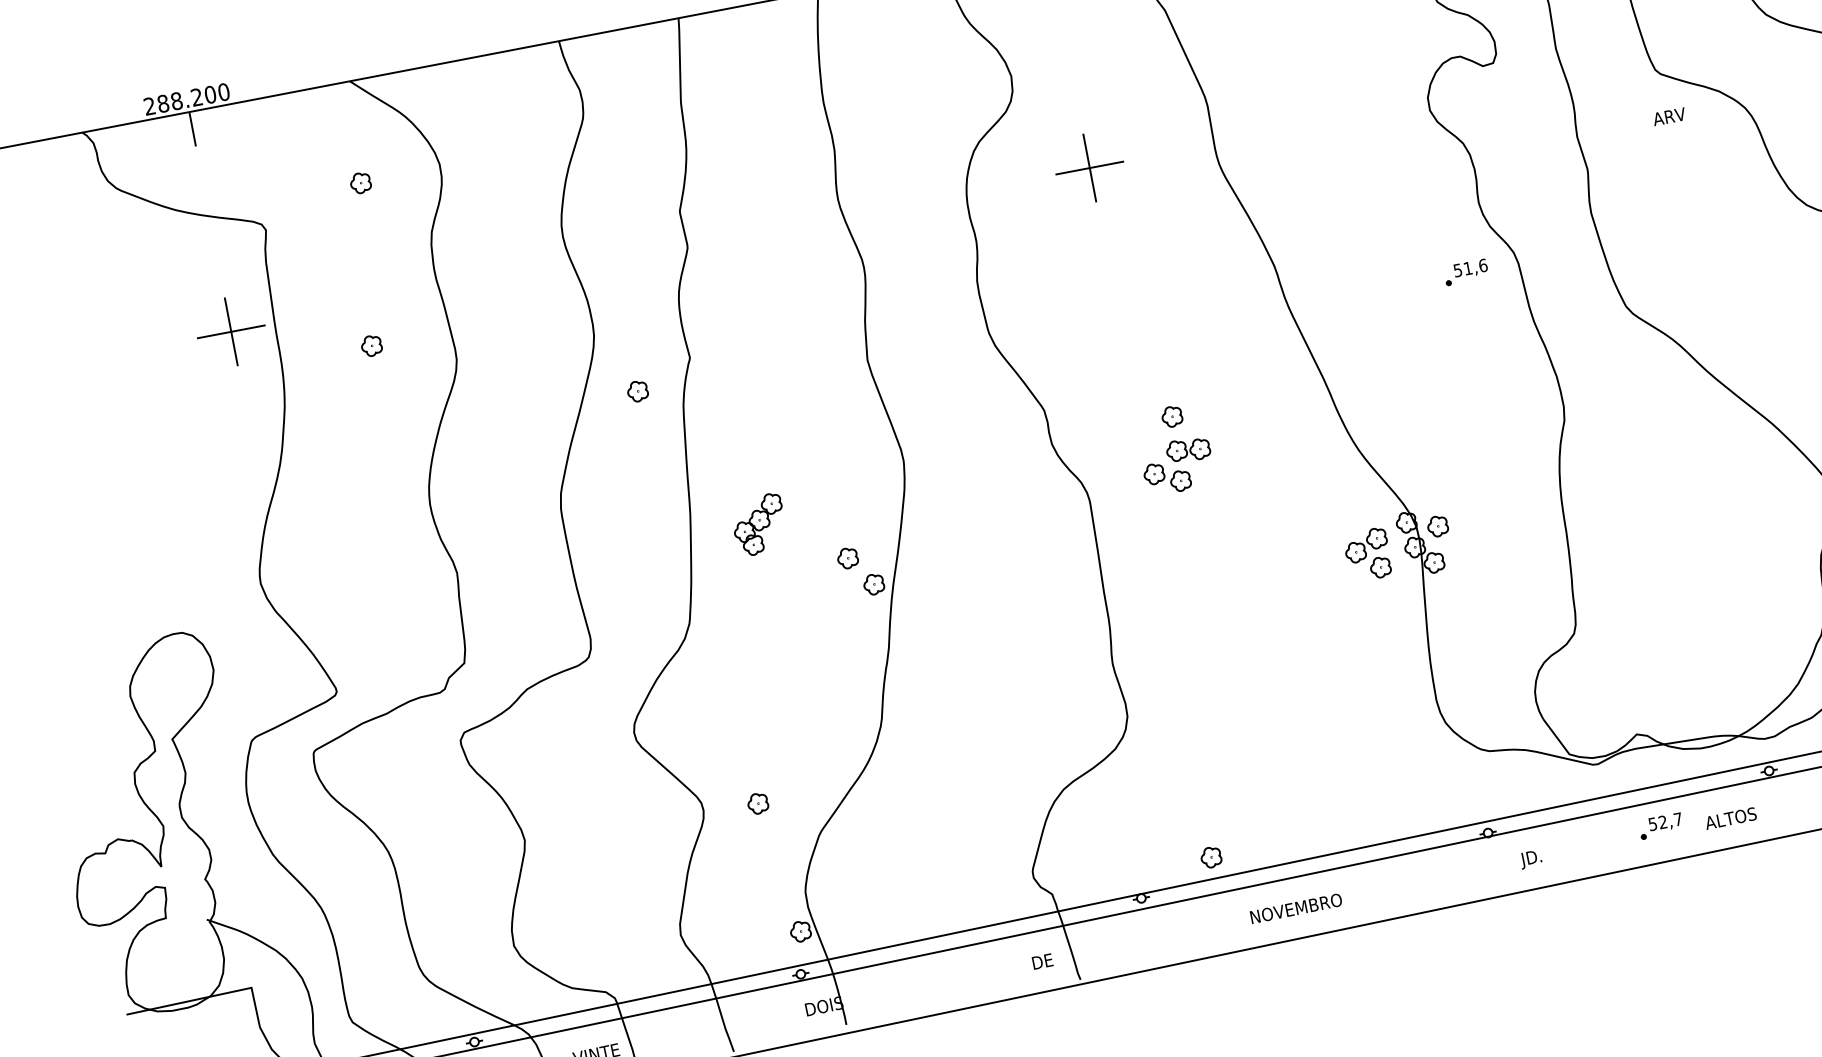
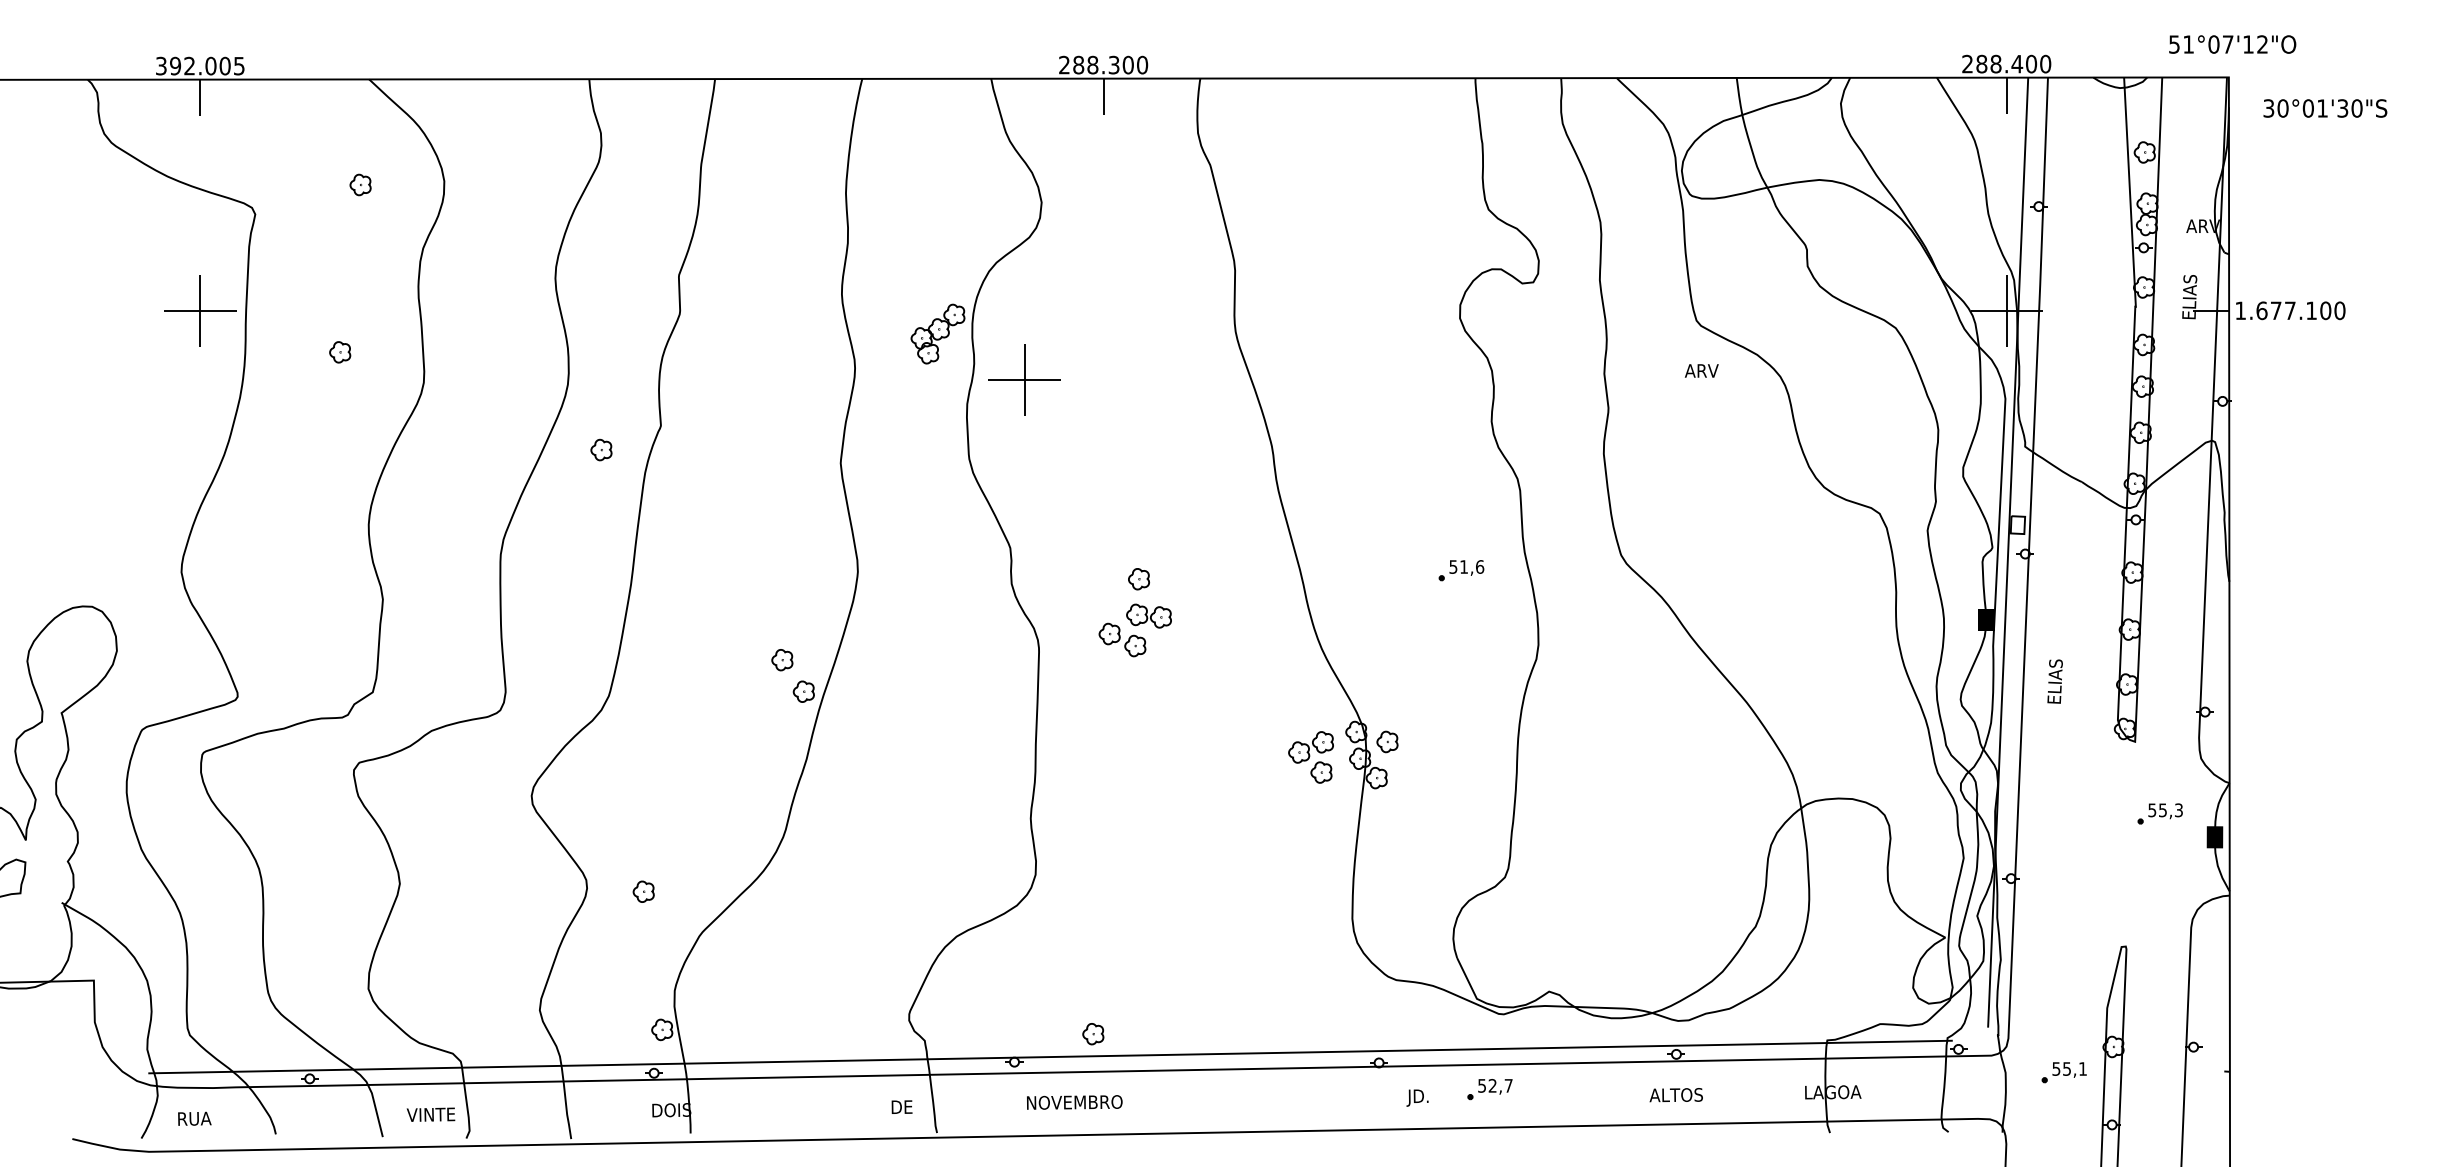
text: (186, 98) -> (200, 65), 288.200 -> 392.005
part: (1089, 167) -> (1024, 379), moved
part: (1466, 272) -> (1461, 570), moved
part: (758, 524) -> (937, 333), moved
text: (1730, 818) -> (1675, 1095), moved
part: (1660, 826) -> (1489, 1089), moved
text: (1296, 908) -> (1074, 1102), moved

